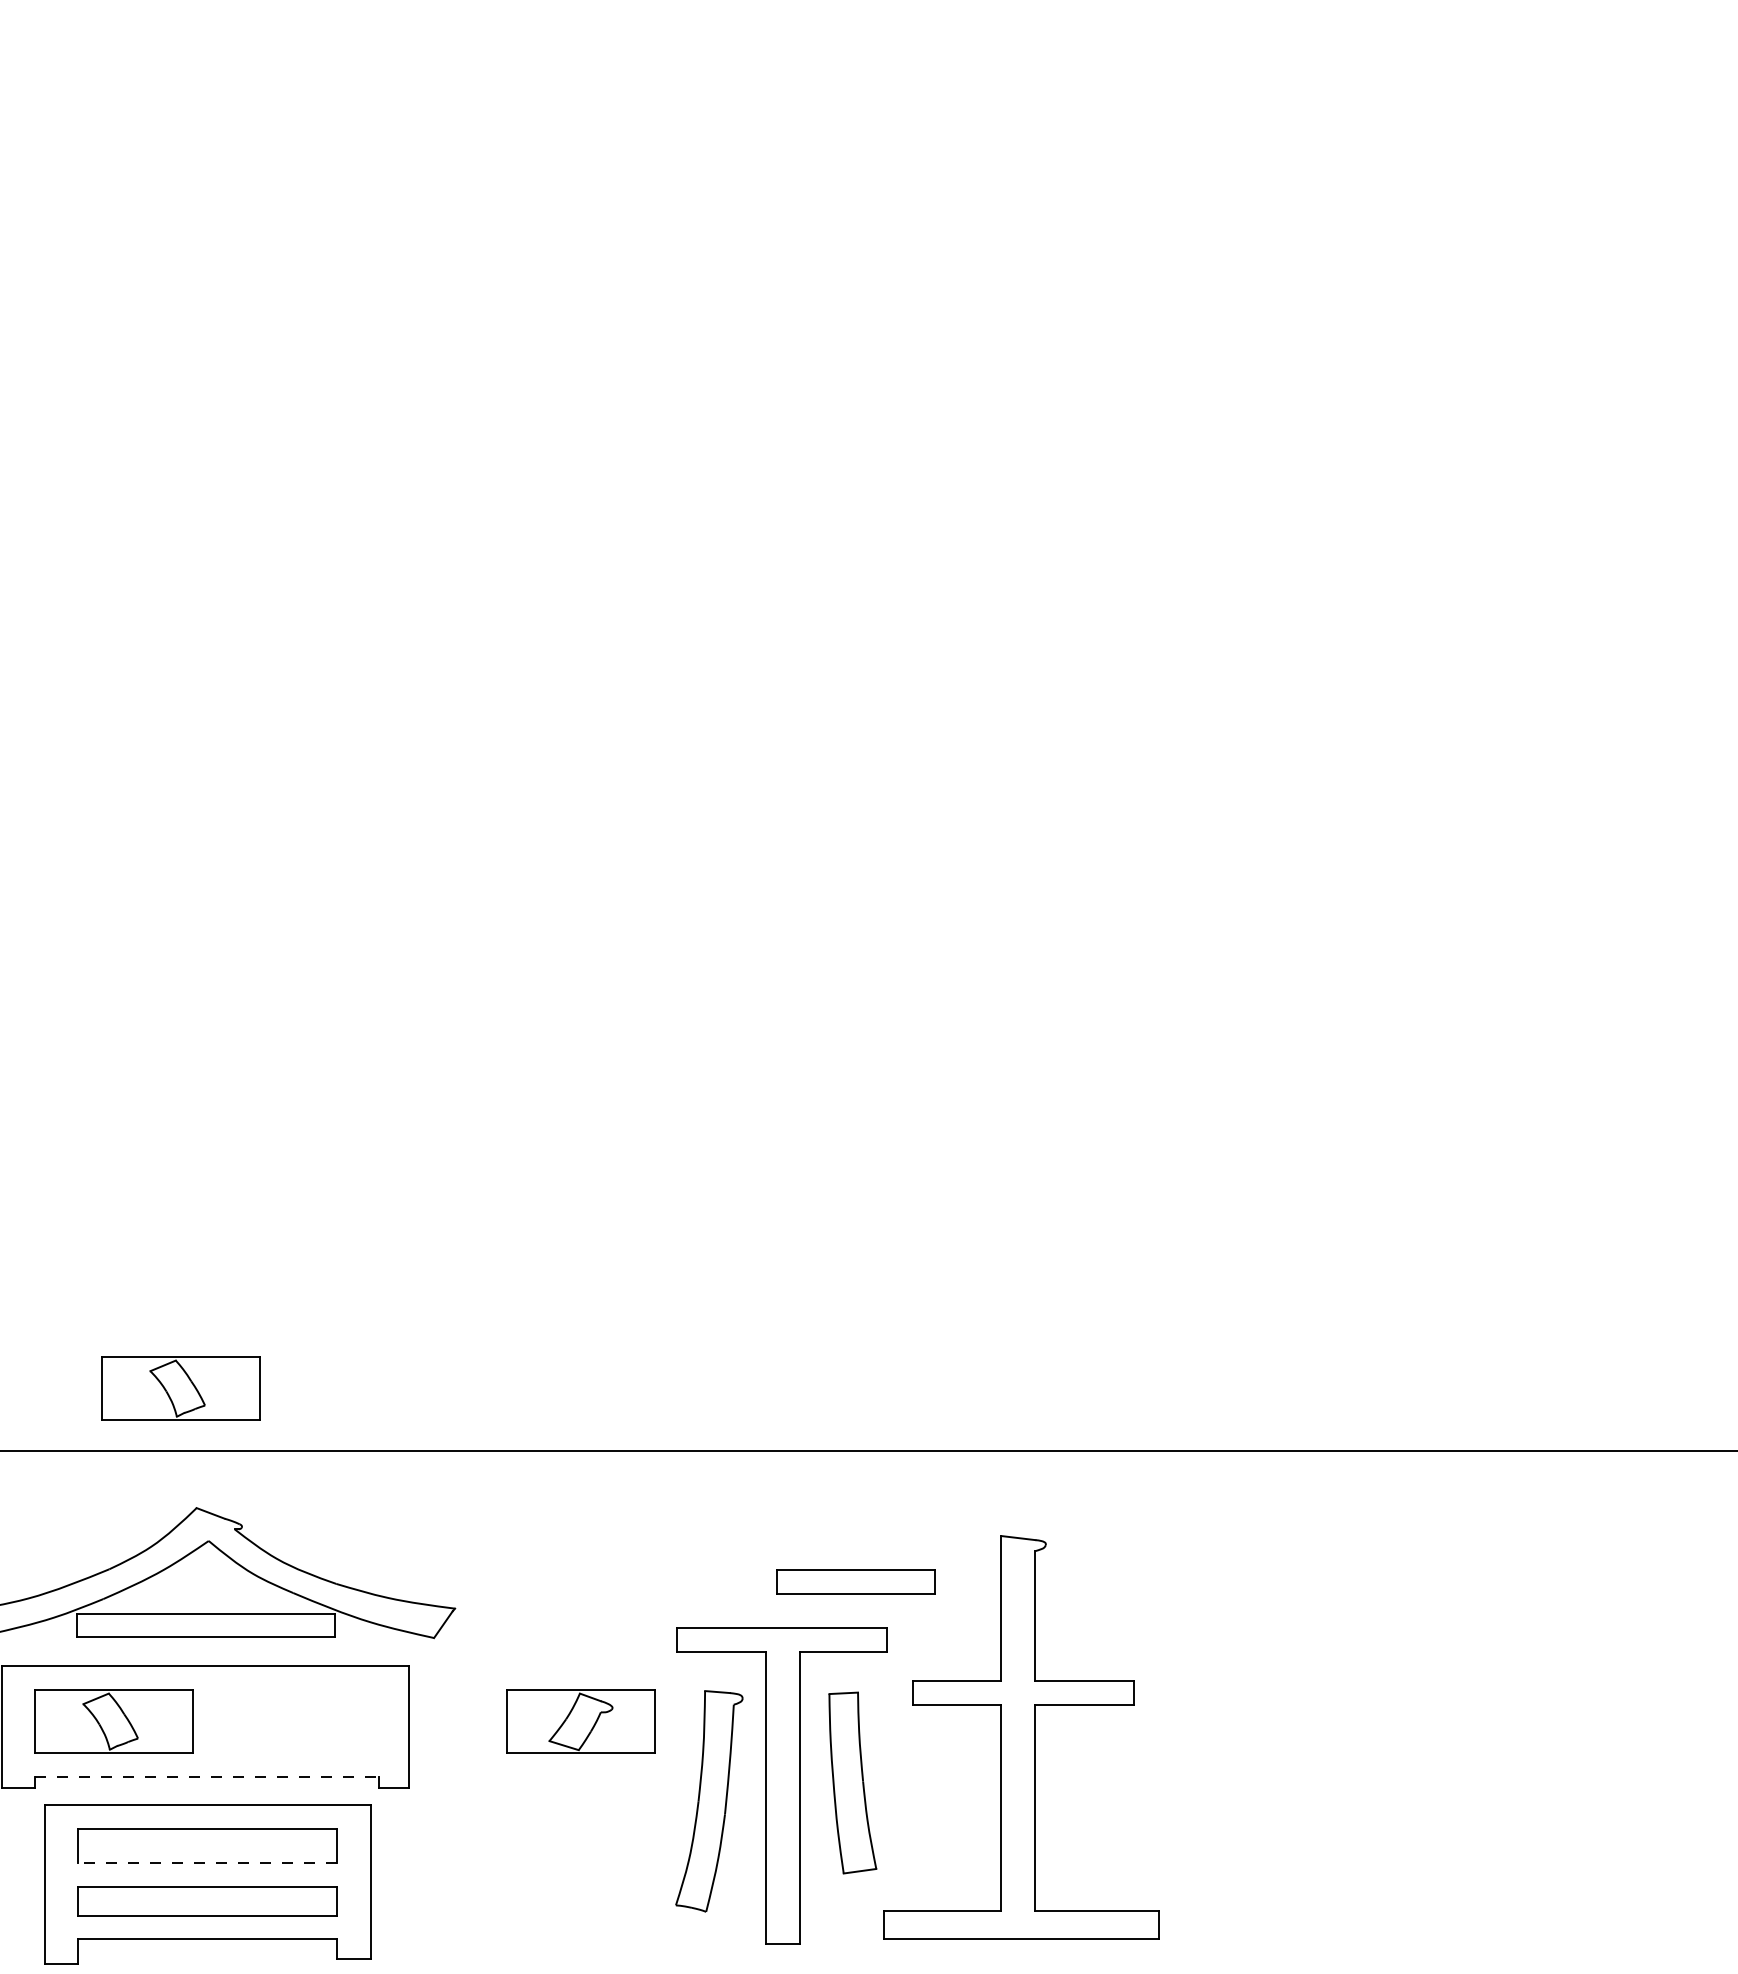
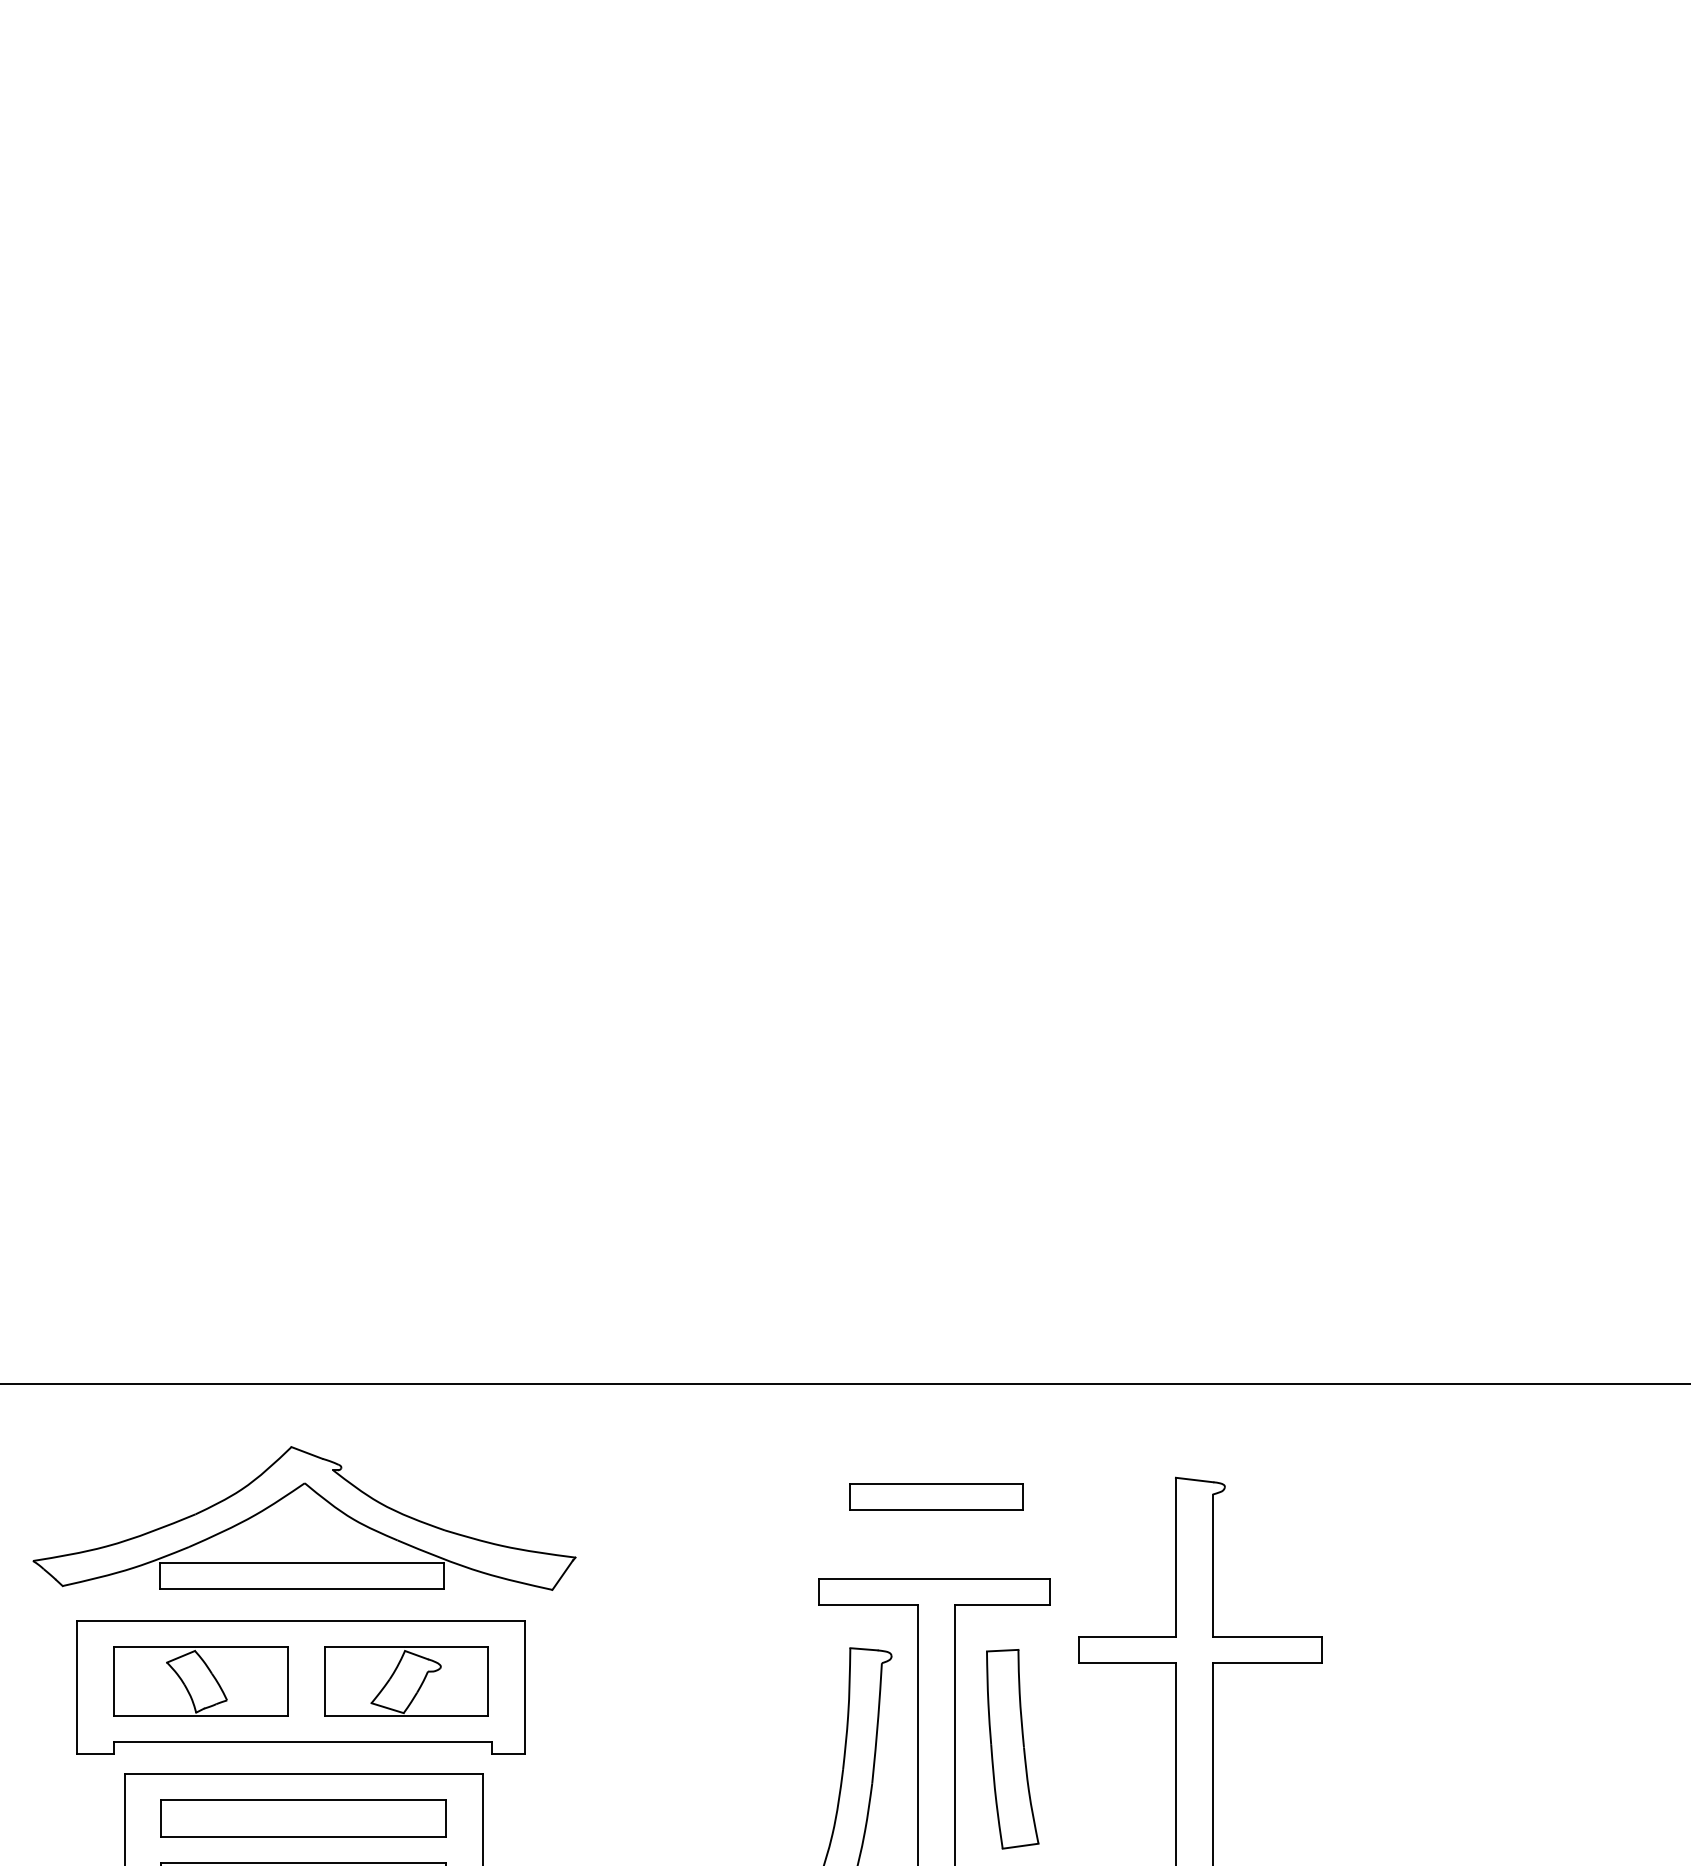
part: (180, 1388) -> (273, 1315), removed
part: (855, 1581) -> (936, 1496), moved
part: (580, 1721) -> (405, 1681), moved
line: (206, 1776) -> (302, 1742), dashed -> solid
line: (207, 1862) -> (303, 1836), dashed -> solid

